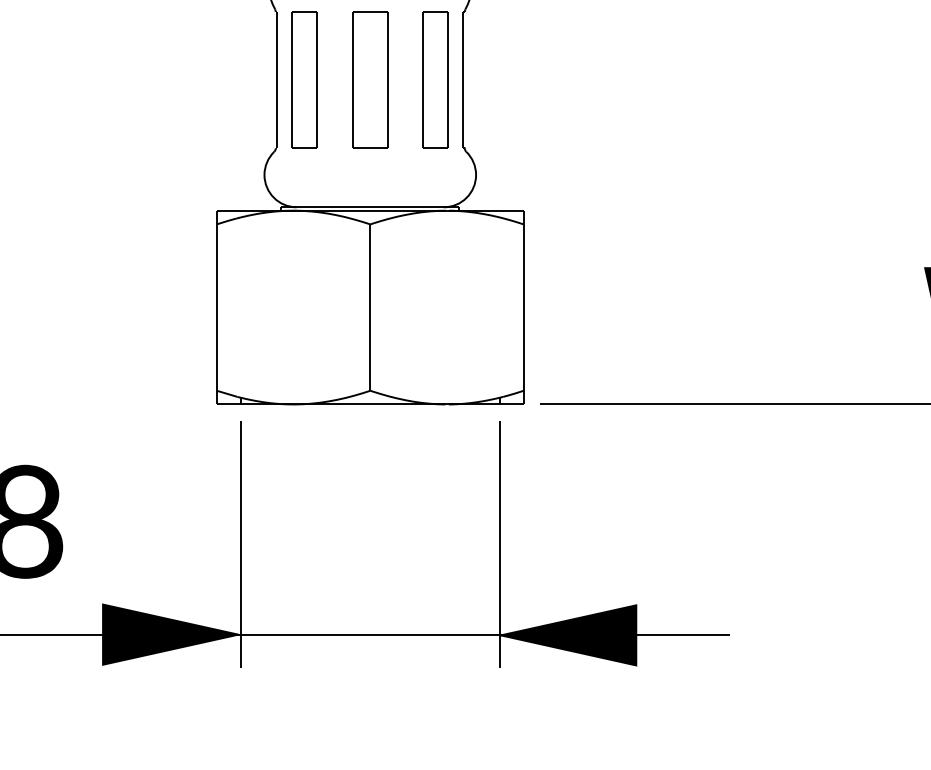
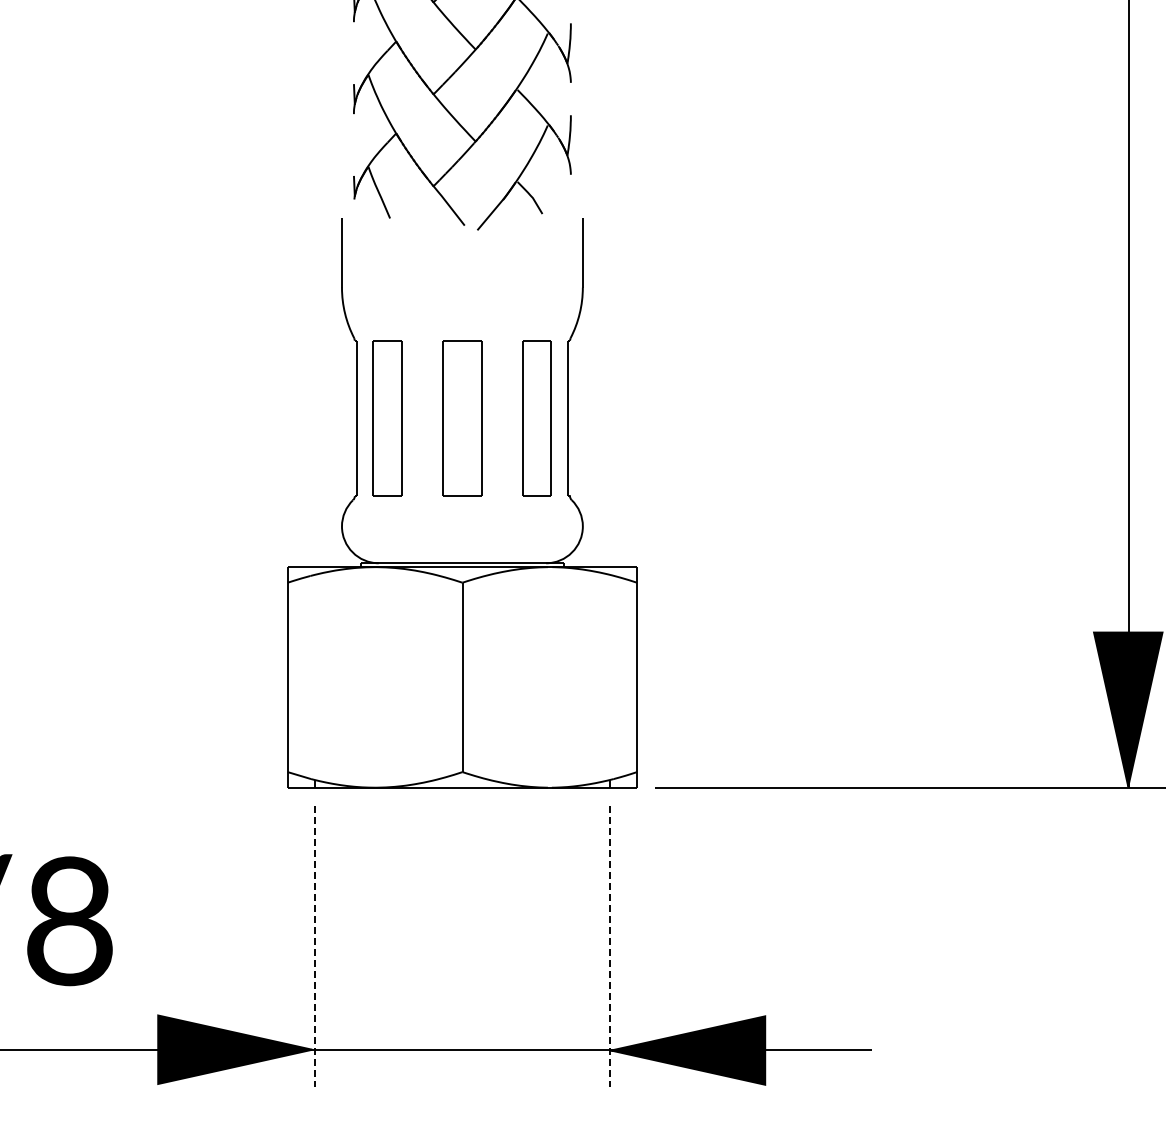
line: (241, 543) -> (315, 946), solid -> dashed
line: (499, 543) -> (609, 946), solid -> dashed

